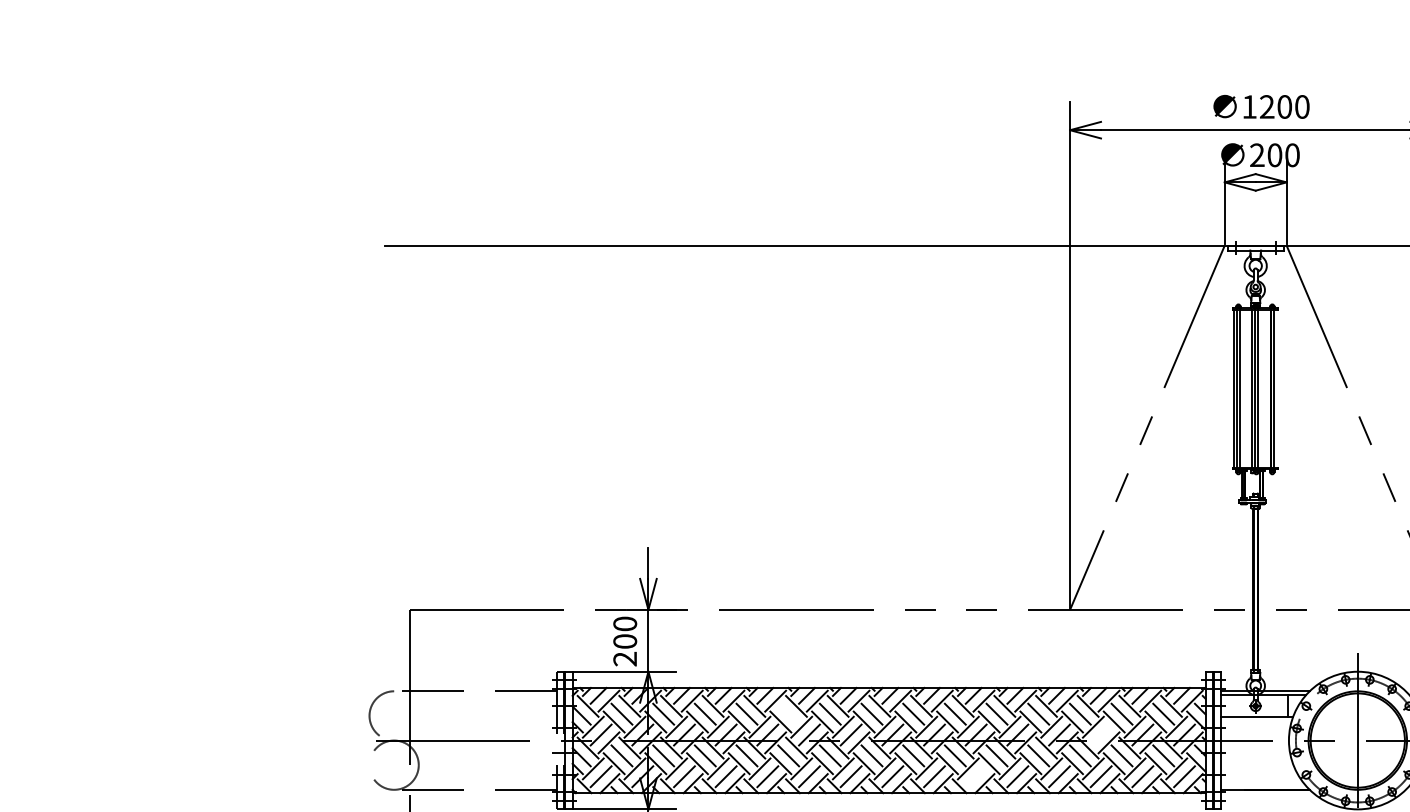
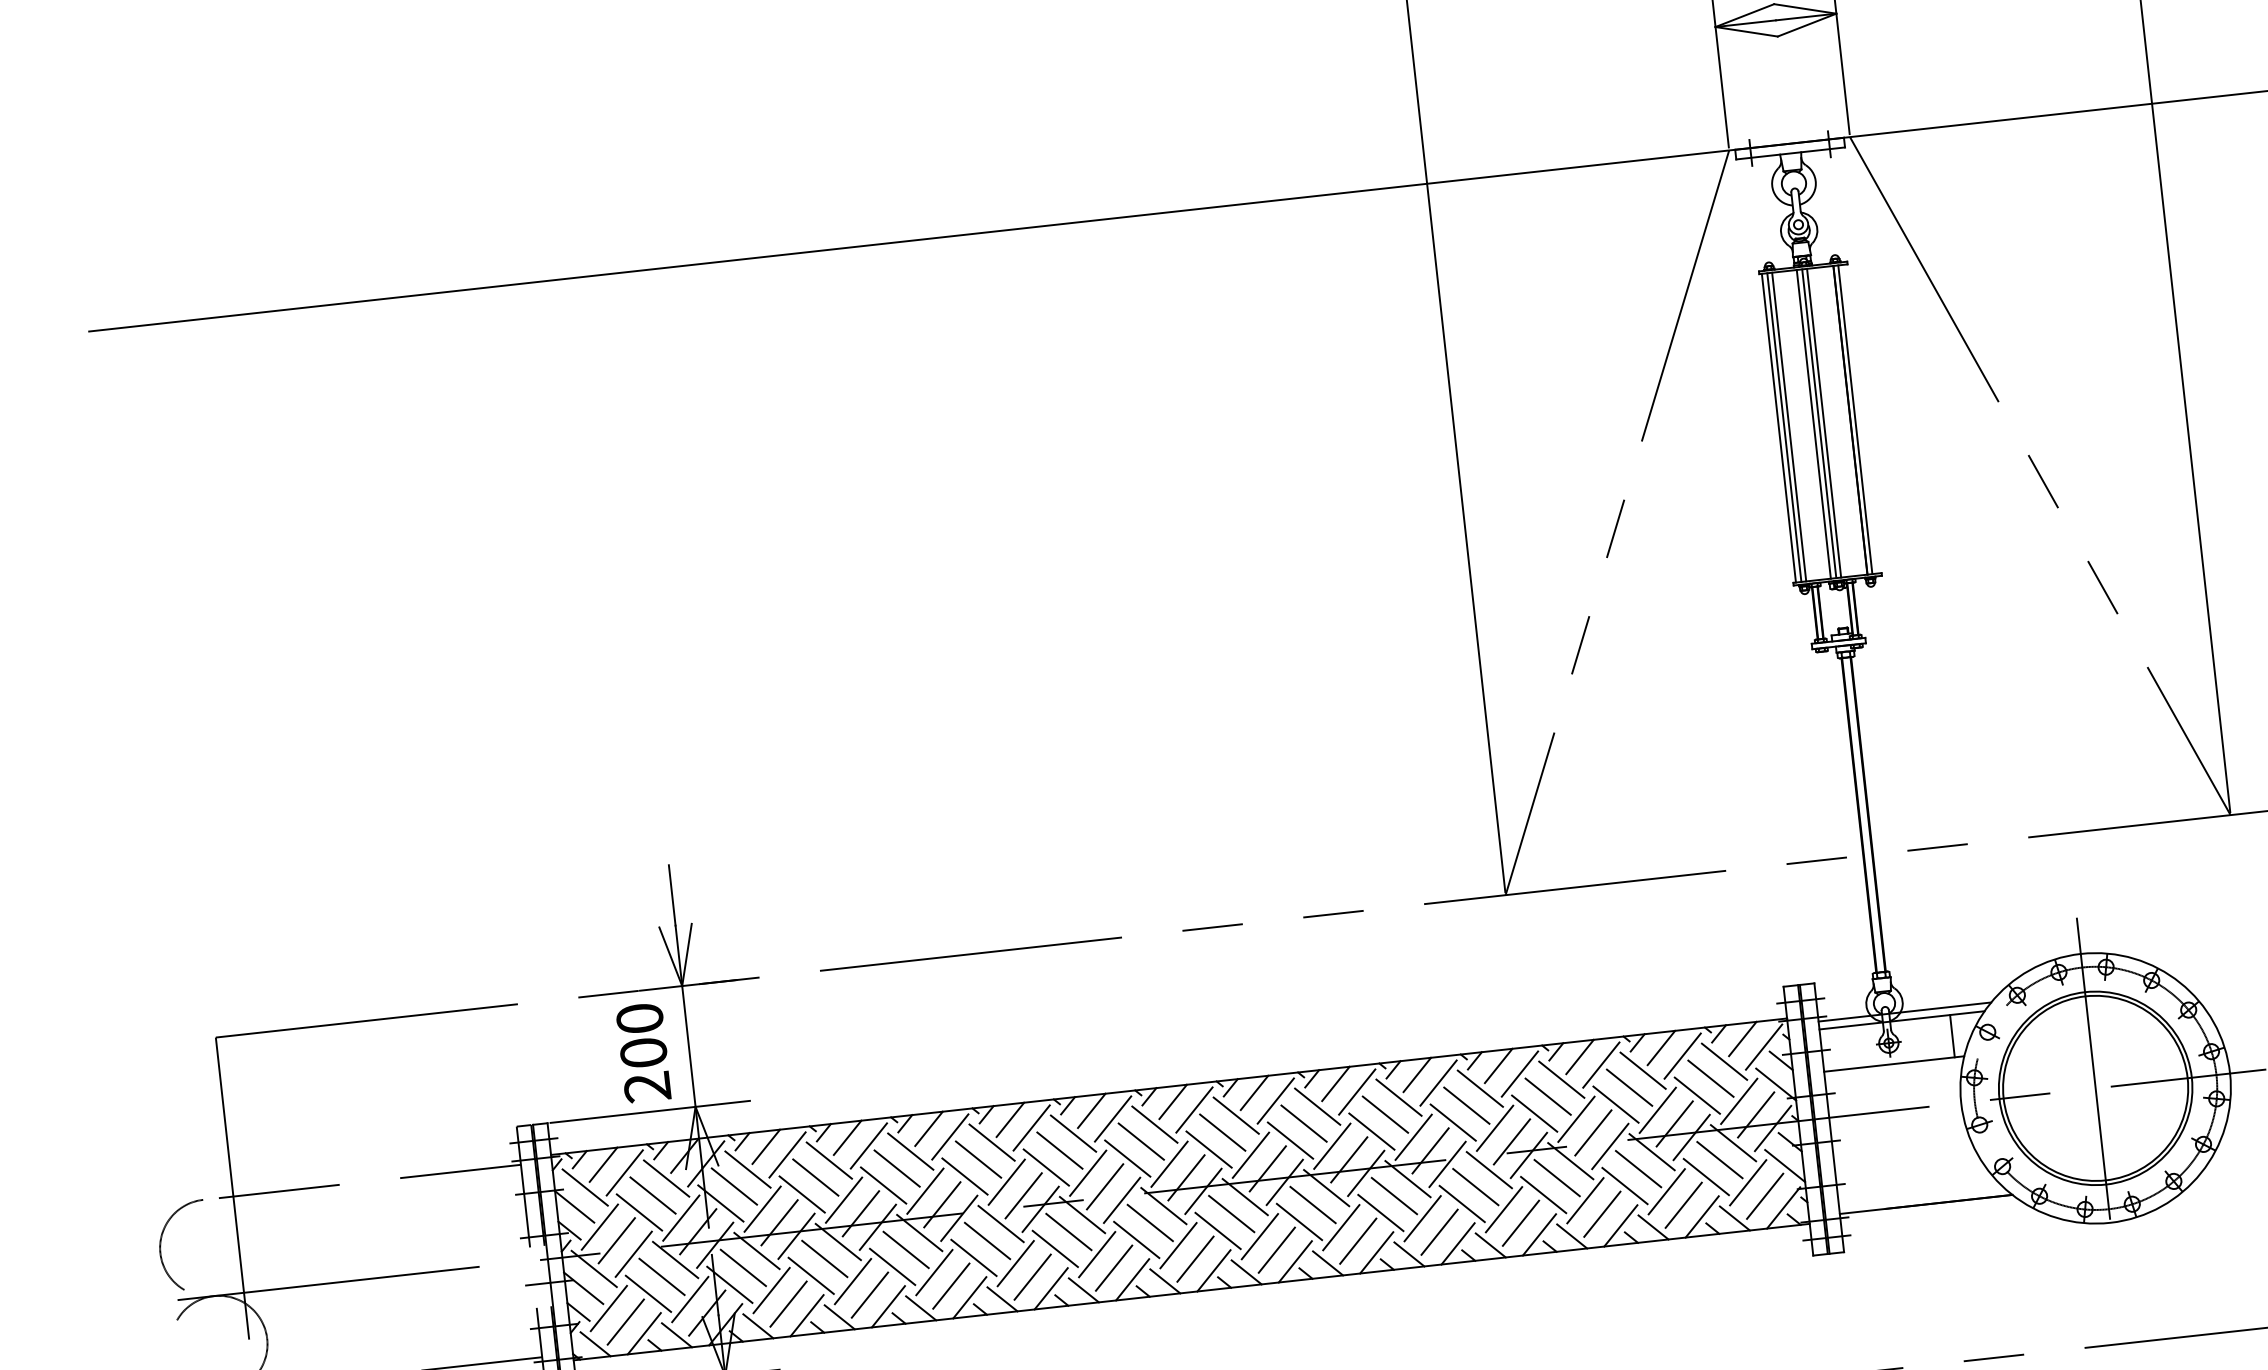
line: (788, 713) -> (978, 1158), added
line: (1100, 734) -> (1591, 1131), added
line: (975, 776) -> (1356, 1240), added

